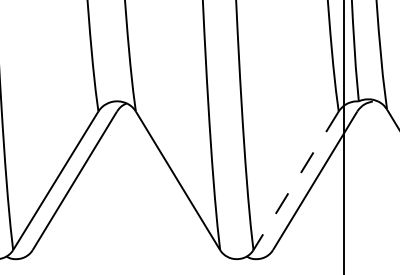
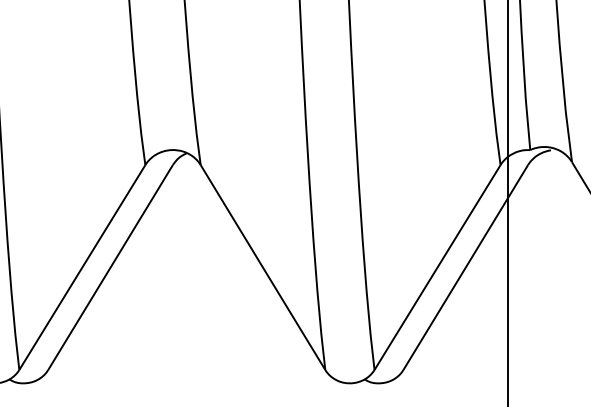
line: (296, 180) -> (438, 267), dashed -> solid

